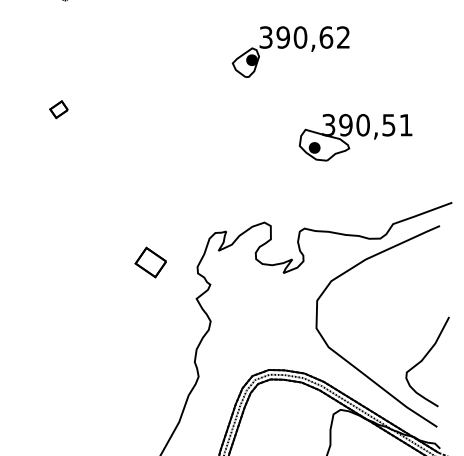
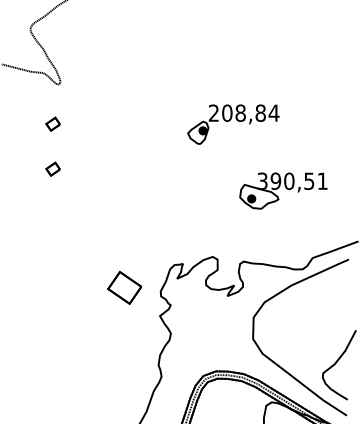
text: (305, 36) -> (244, 112), 390,62 -> 208,84
part: (58, 50) -> (52, 123), added
part: (149, 262) -> (123, 287), size x1.4

